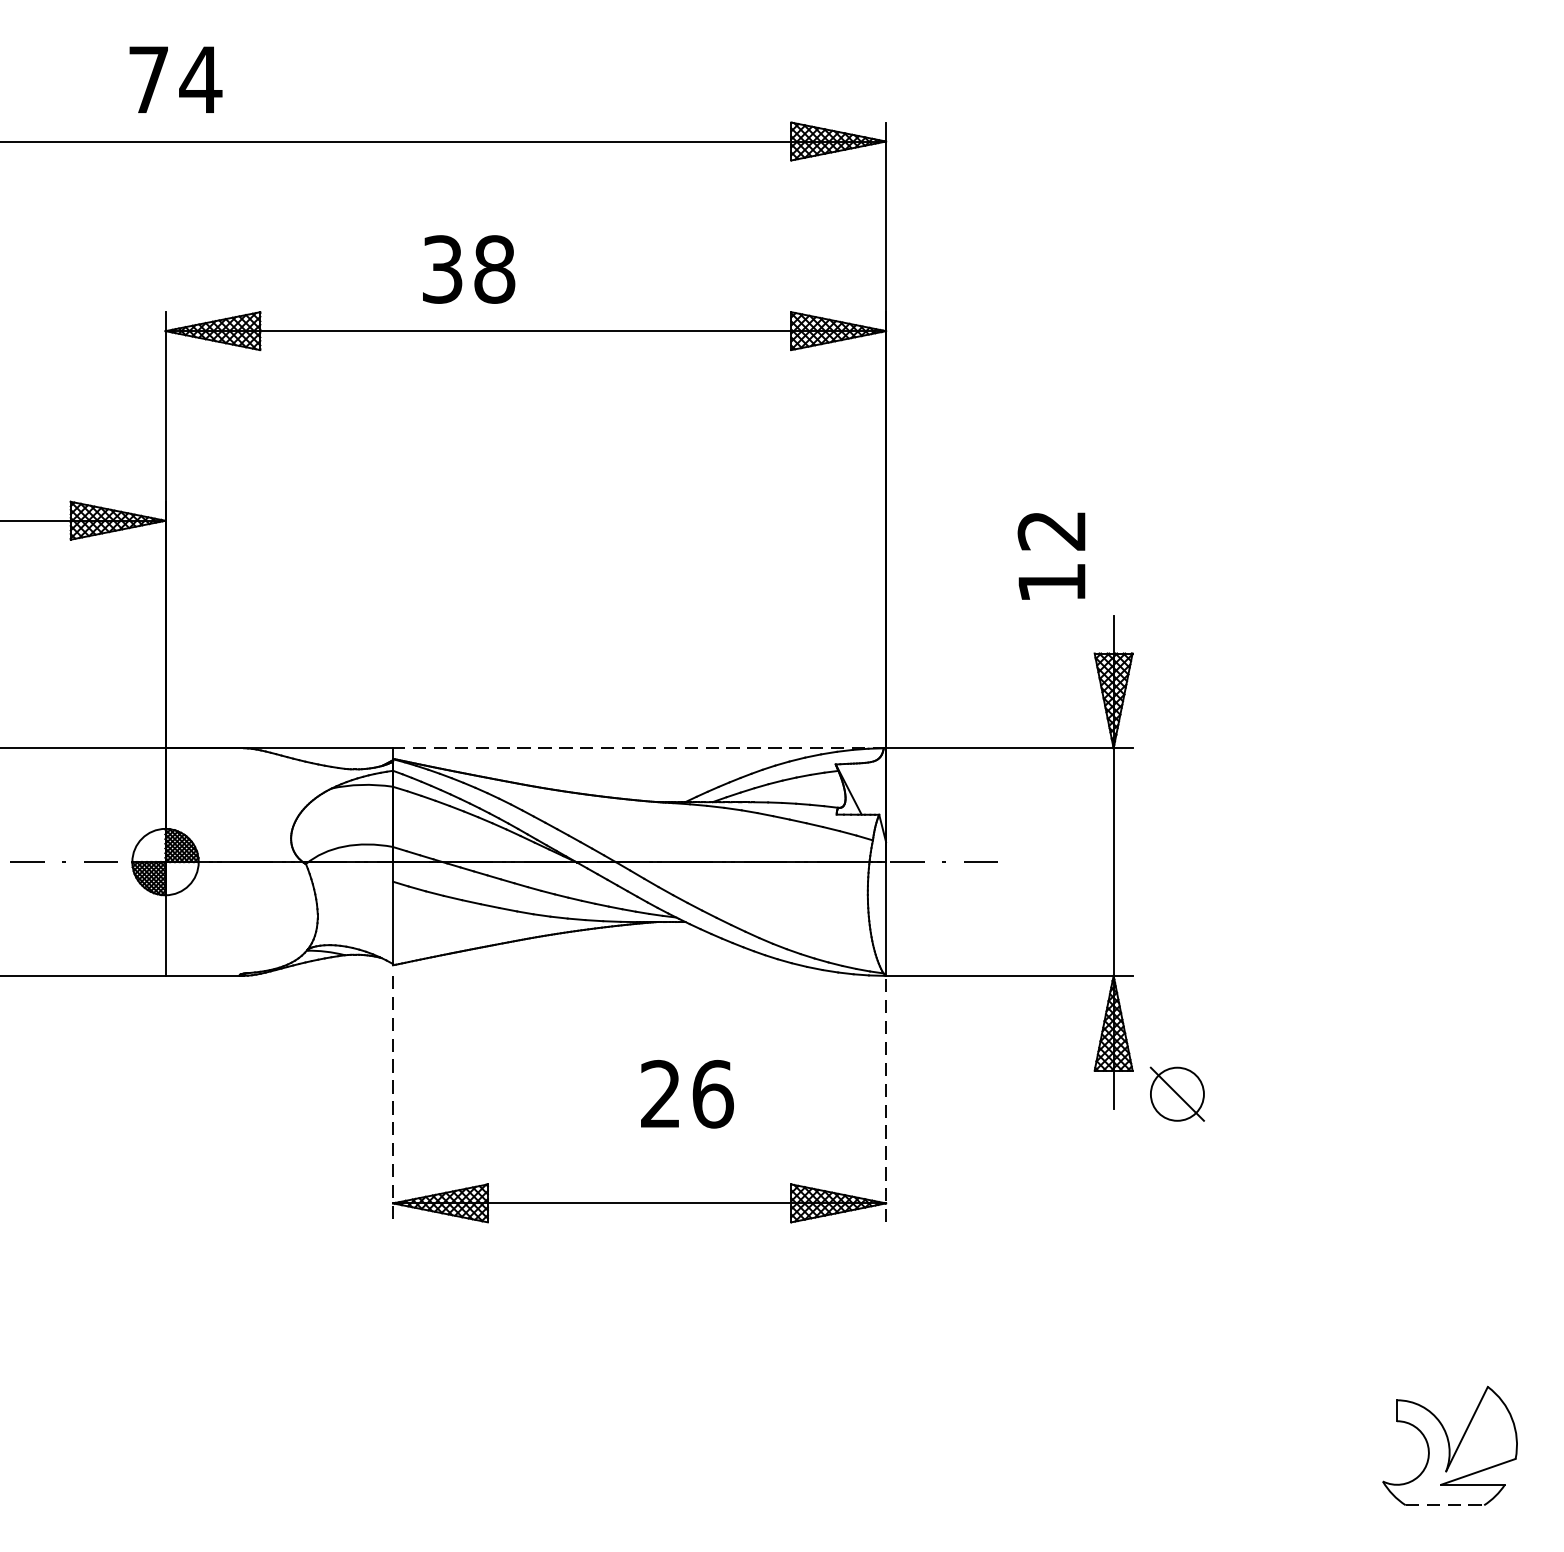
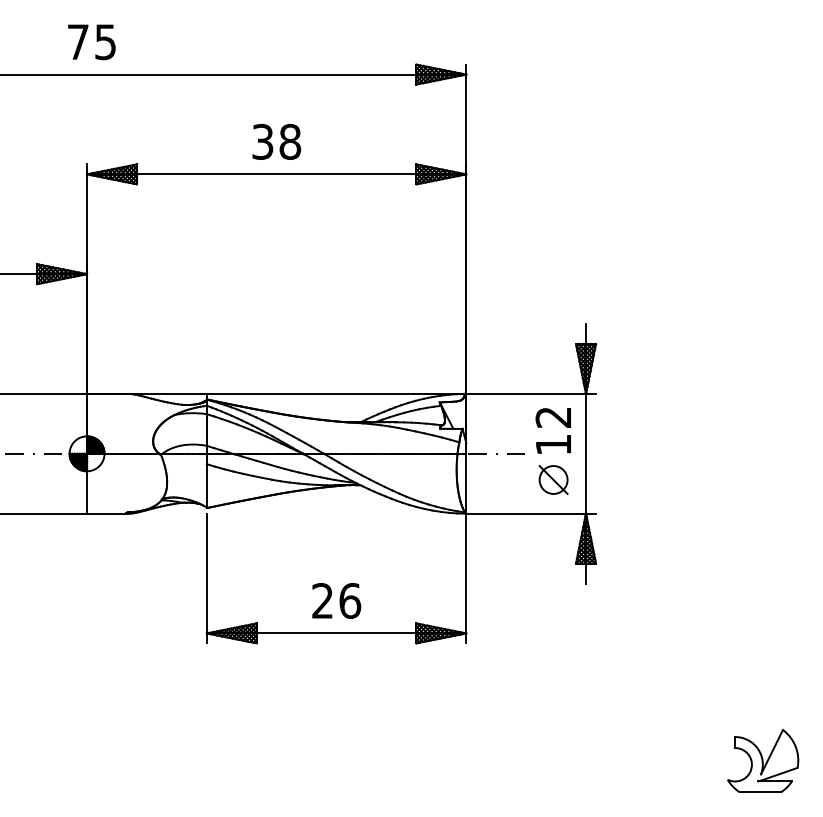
text: (200, 80) -> (105, 42), 74 -> 75
text: (468, 268) -> (276, 141), moved
text: (1049, 555) -> (552, 430), moved
line: (639, 747) -> (336, 393), dashed -> solid
text: (686, 1093) -> (336, 600), moved
part: (1177, 1093) -> (553, 479), moved
line: (392, 1099) -> (206, 578), dashed -> solid
line: (886, 1099) -> (466, 578), dashed -> solid
line: (1445, 1505) -> (760, 792), dashed -> solid

